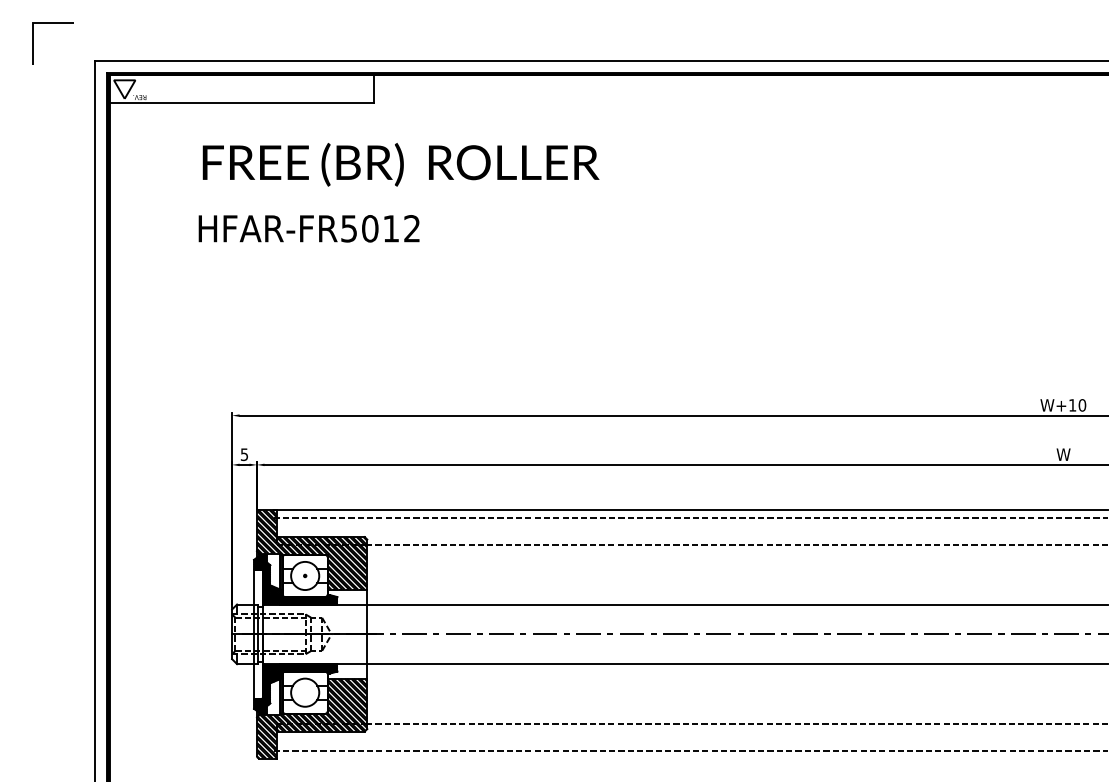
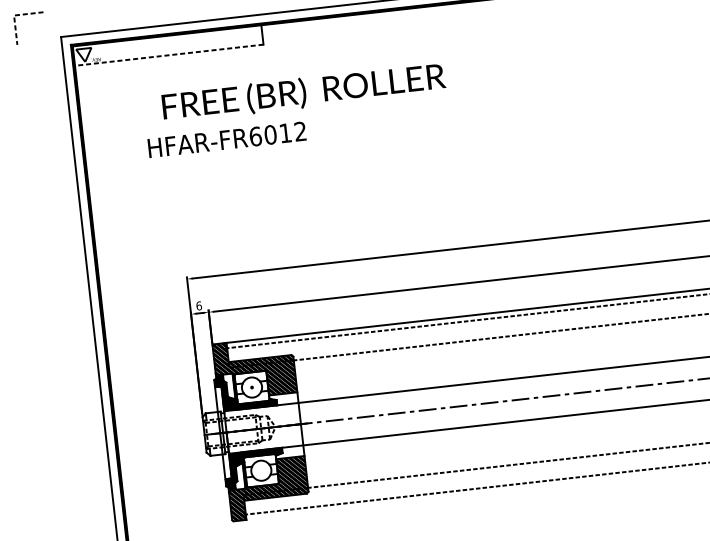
line: (33, 23) -> (14, 15), solid -> dashed
line: (241, 102) -> (168, 55), solid -> dashed
text: (400, 164) -> (303, 92), moved
text: (349, 228) -> (255, 136), HFAR-FR5012 -> HFAR-FR6012
text: (244, 454) -> (199, 305), 5 -> 6

